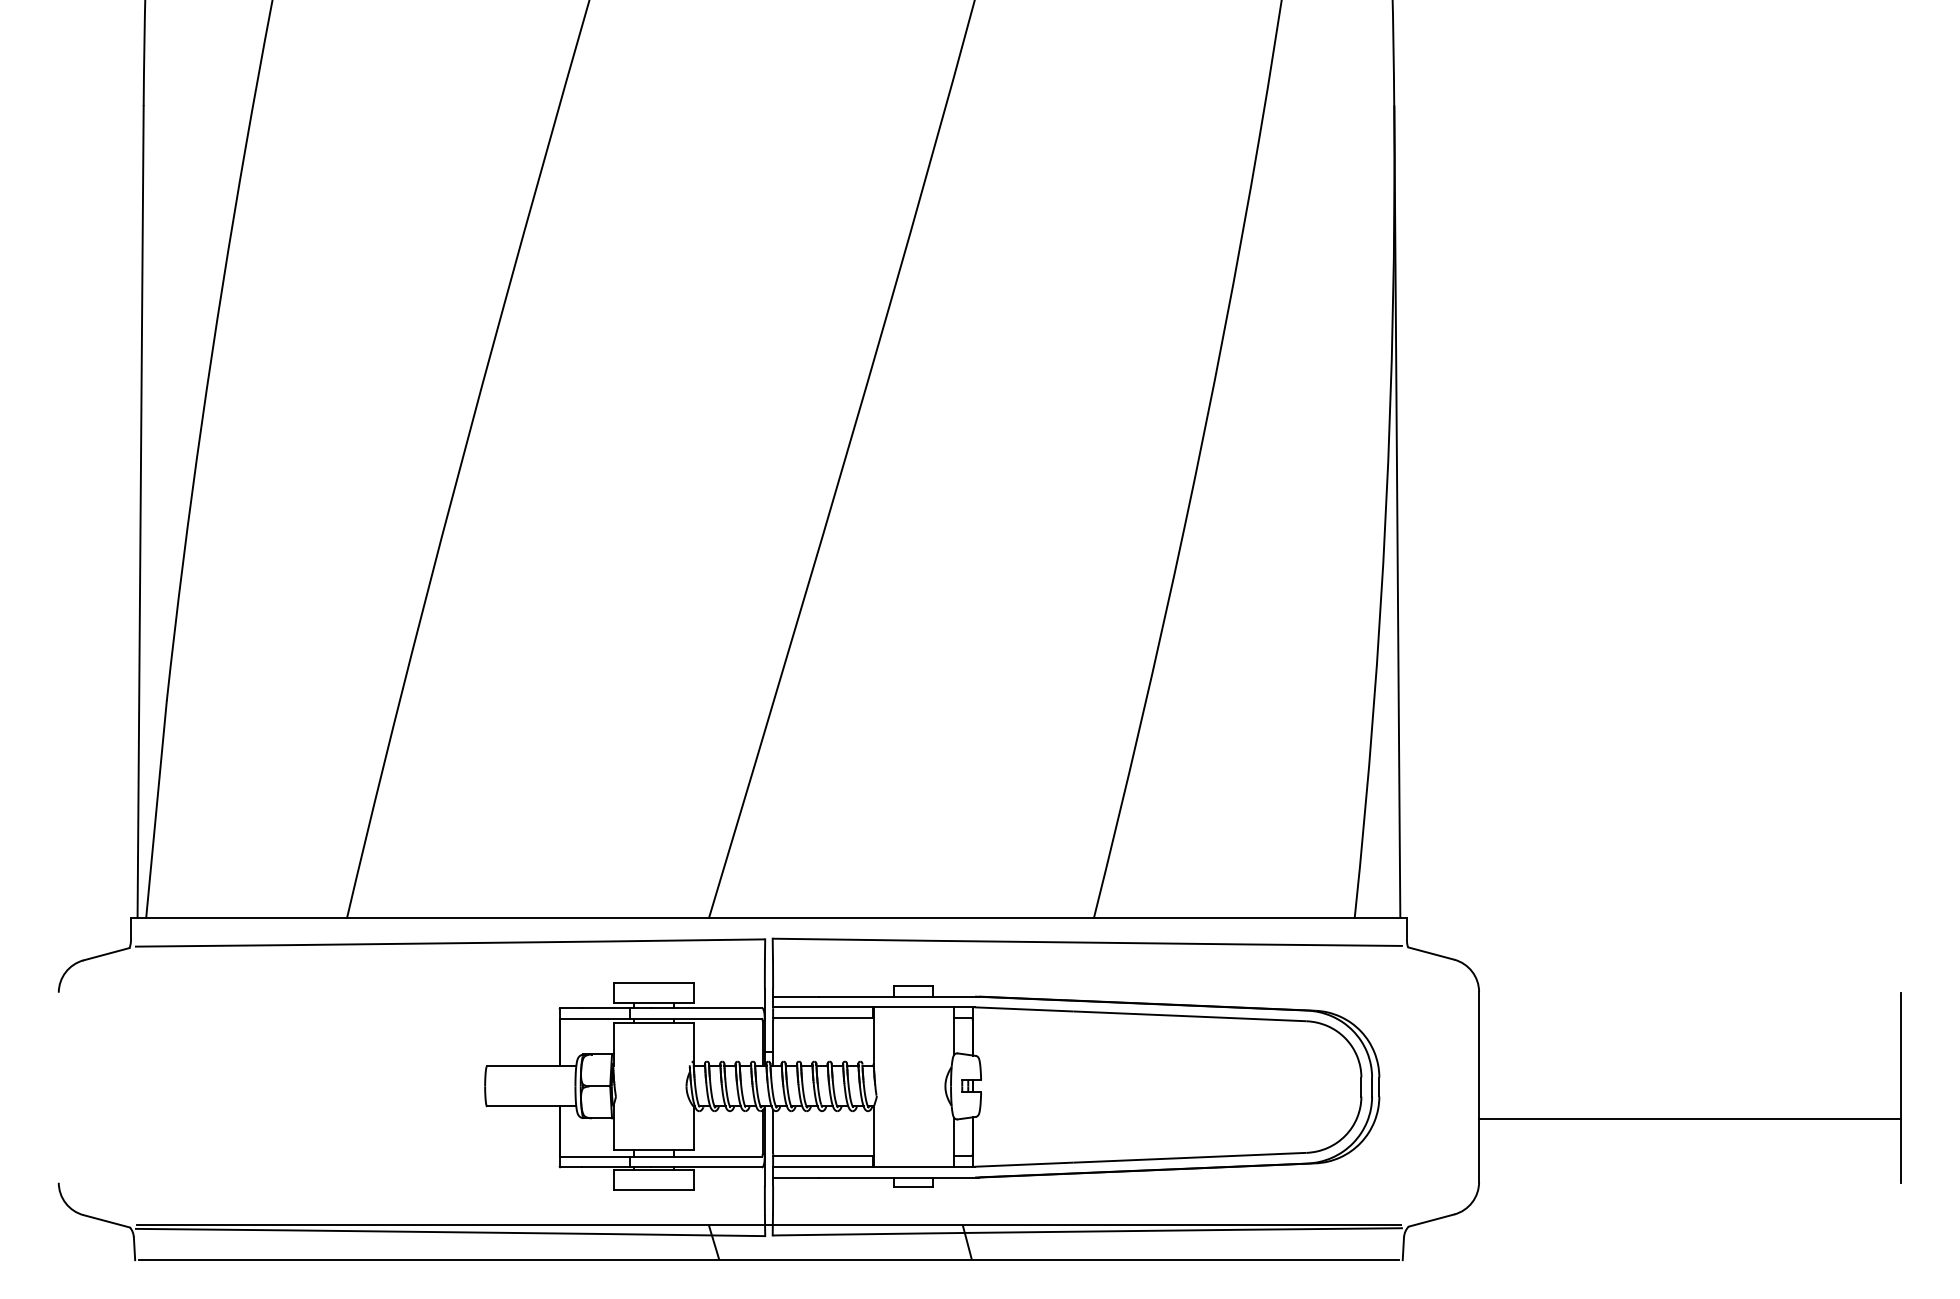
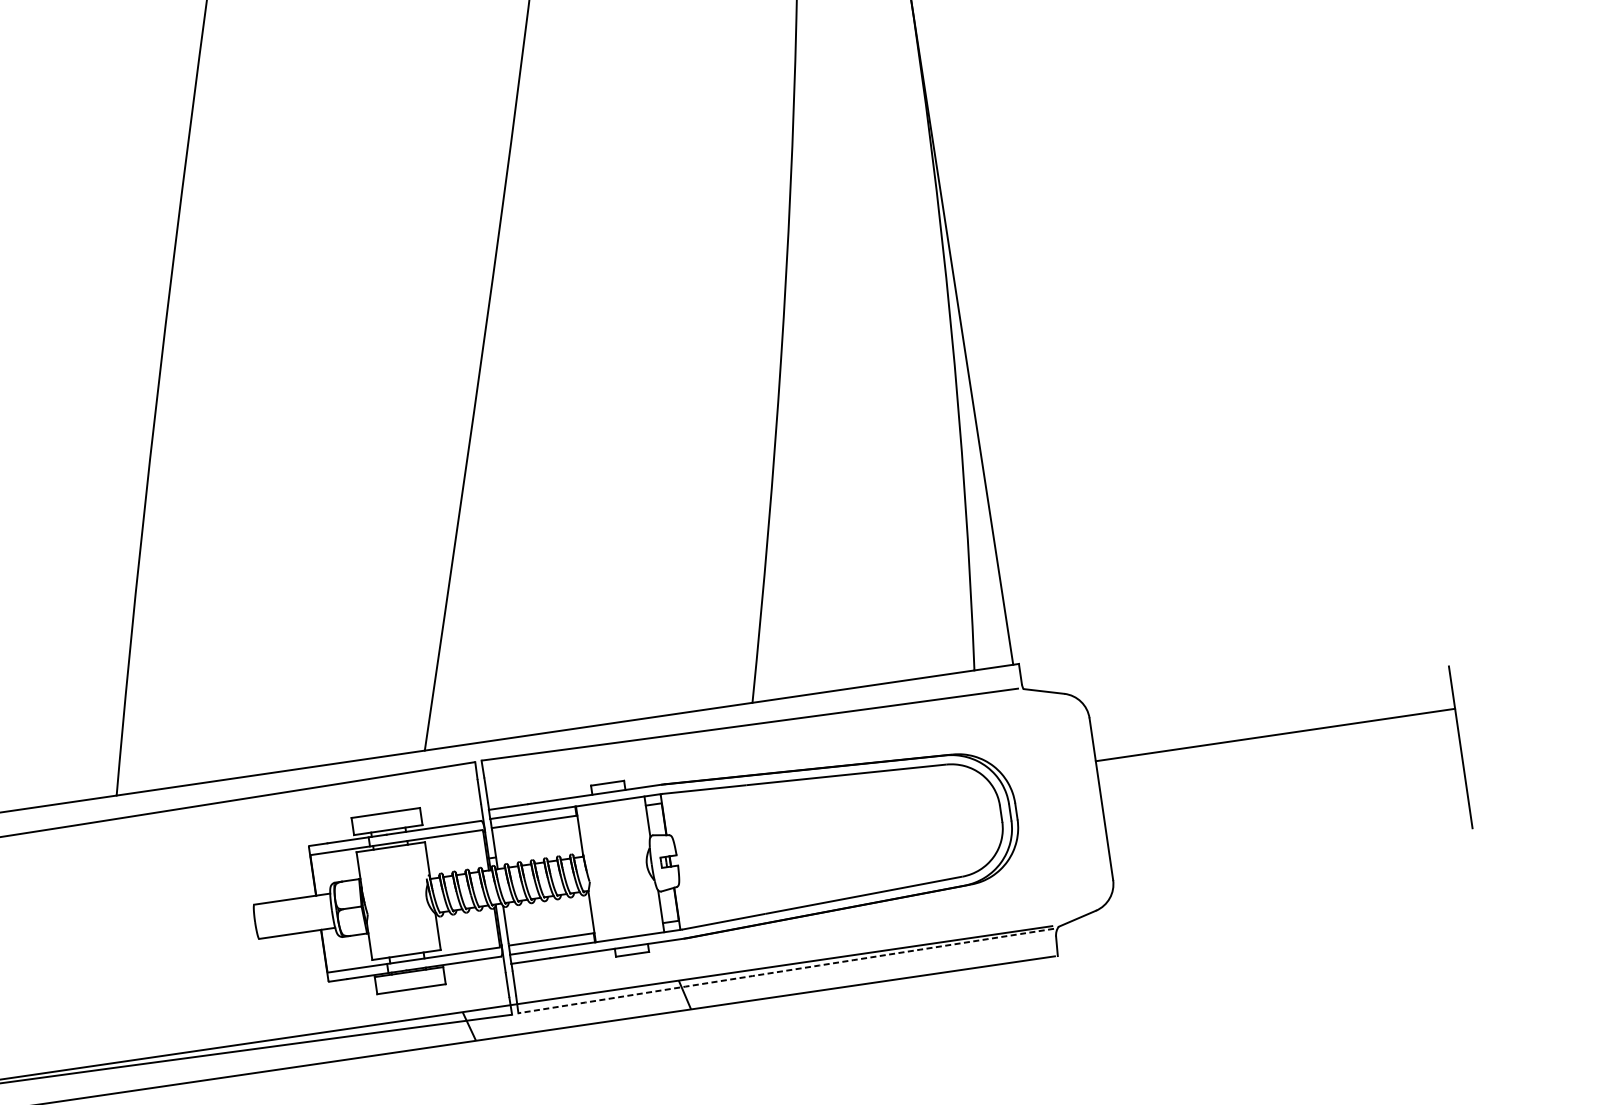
line: (1690, 1119) -> (1275, 734), moved
arc: (1087, 1231) -> (785, 970), solid -> dashed

